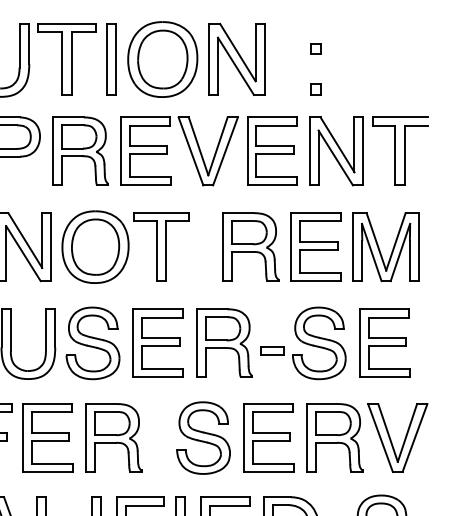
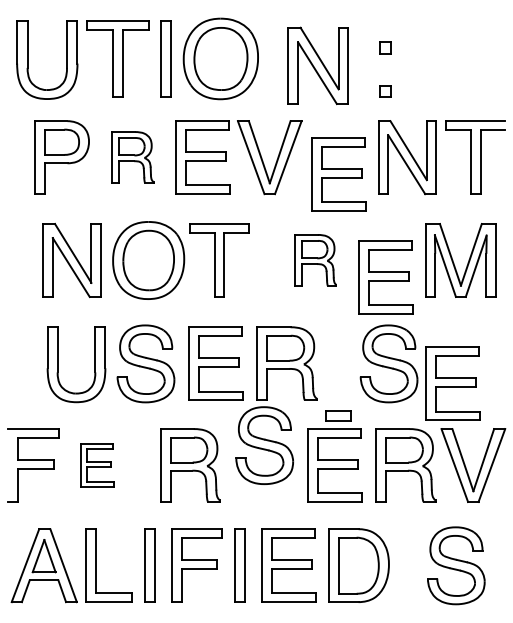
part: (235, 59) -> (317, 65), moved
part: (80, 151) -> (132, 157), size x0.7
part: (272, 151) -> (338, 174), moved
part: (250, 247) -> (315, 260), size x0.7
part: (315, 247) -> (385, 277), moved
part: (383, 343) -> (452, 383), moved
part: (272, 350) -> (338, 415), moved
part: (47, 437) -> (97, 465), size x0.6
part: (114, 437) -> (190, 465), moved
part: (203, 437) -> (264, 445), moved

